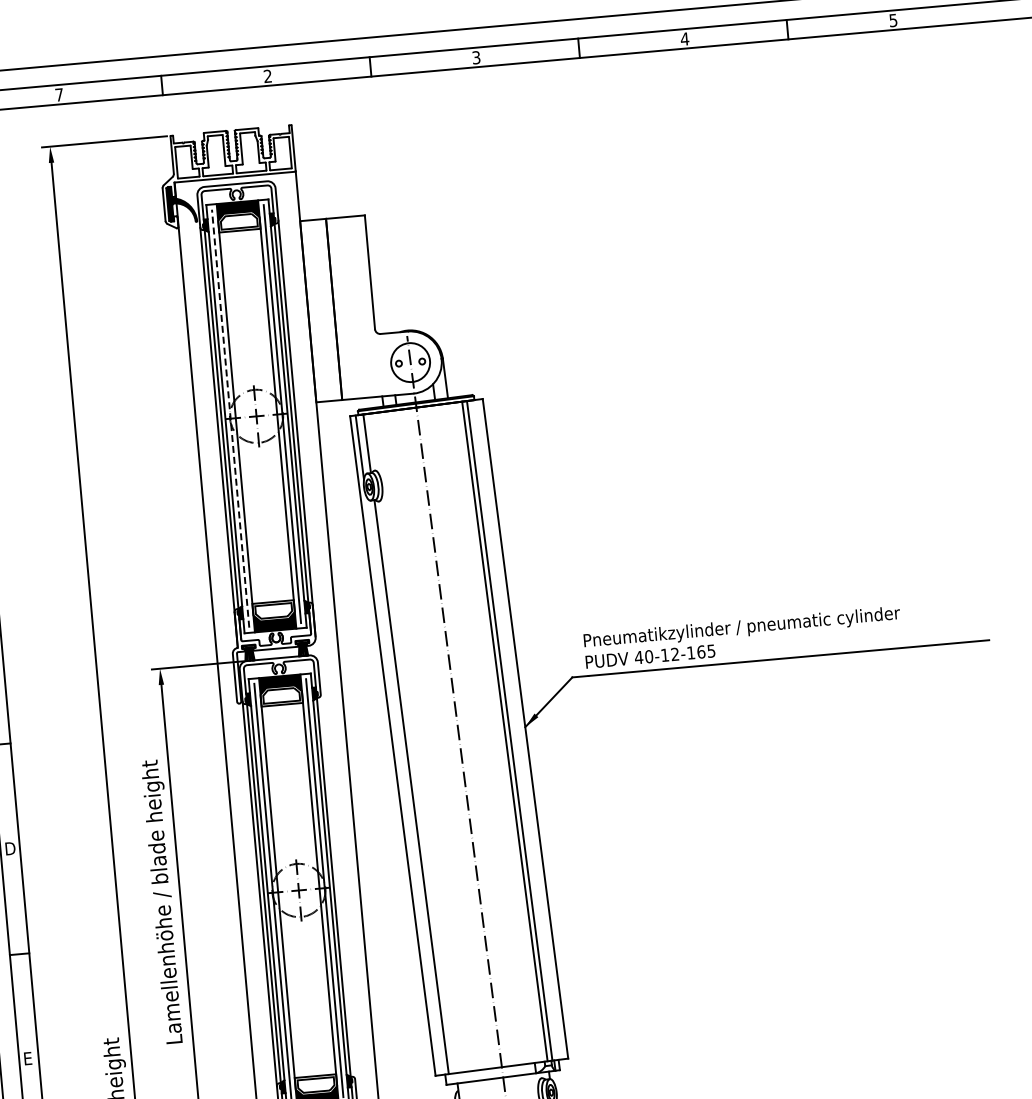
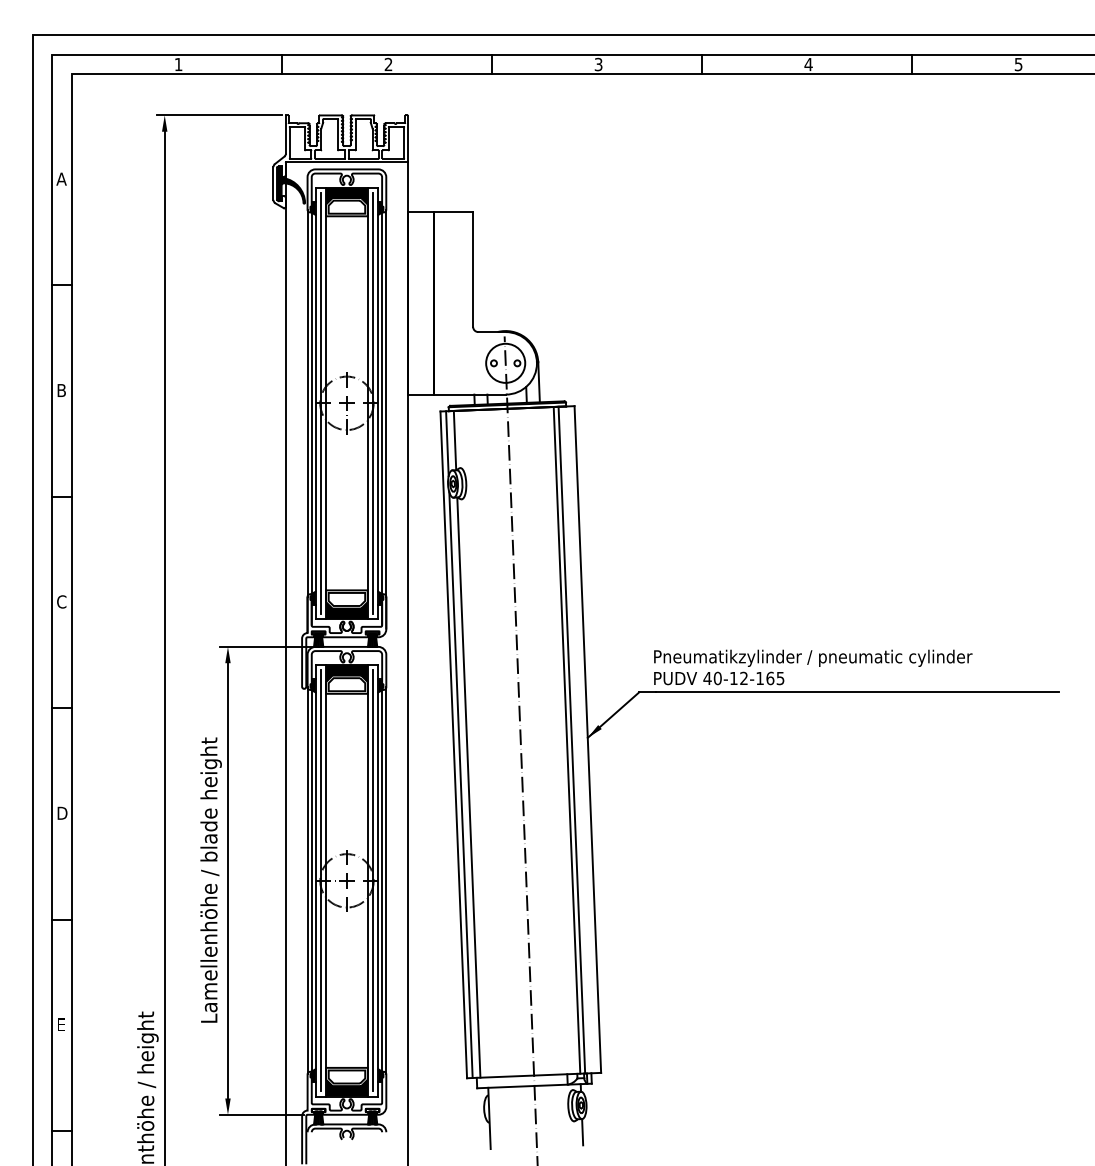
text: (59, 94) -> (178, 64), 7 -> 1
line: (230, 417) -> (320, 402), dashed -> solid
line: (403, 785) -> (460, 785), added
line: (338, 886) -> (386, 880), added

